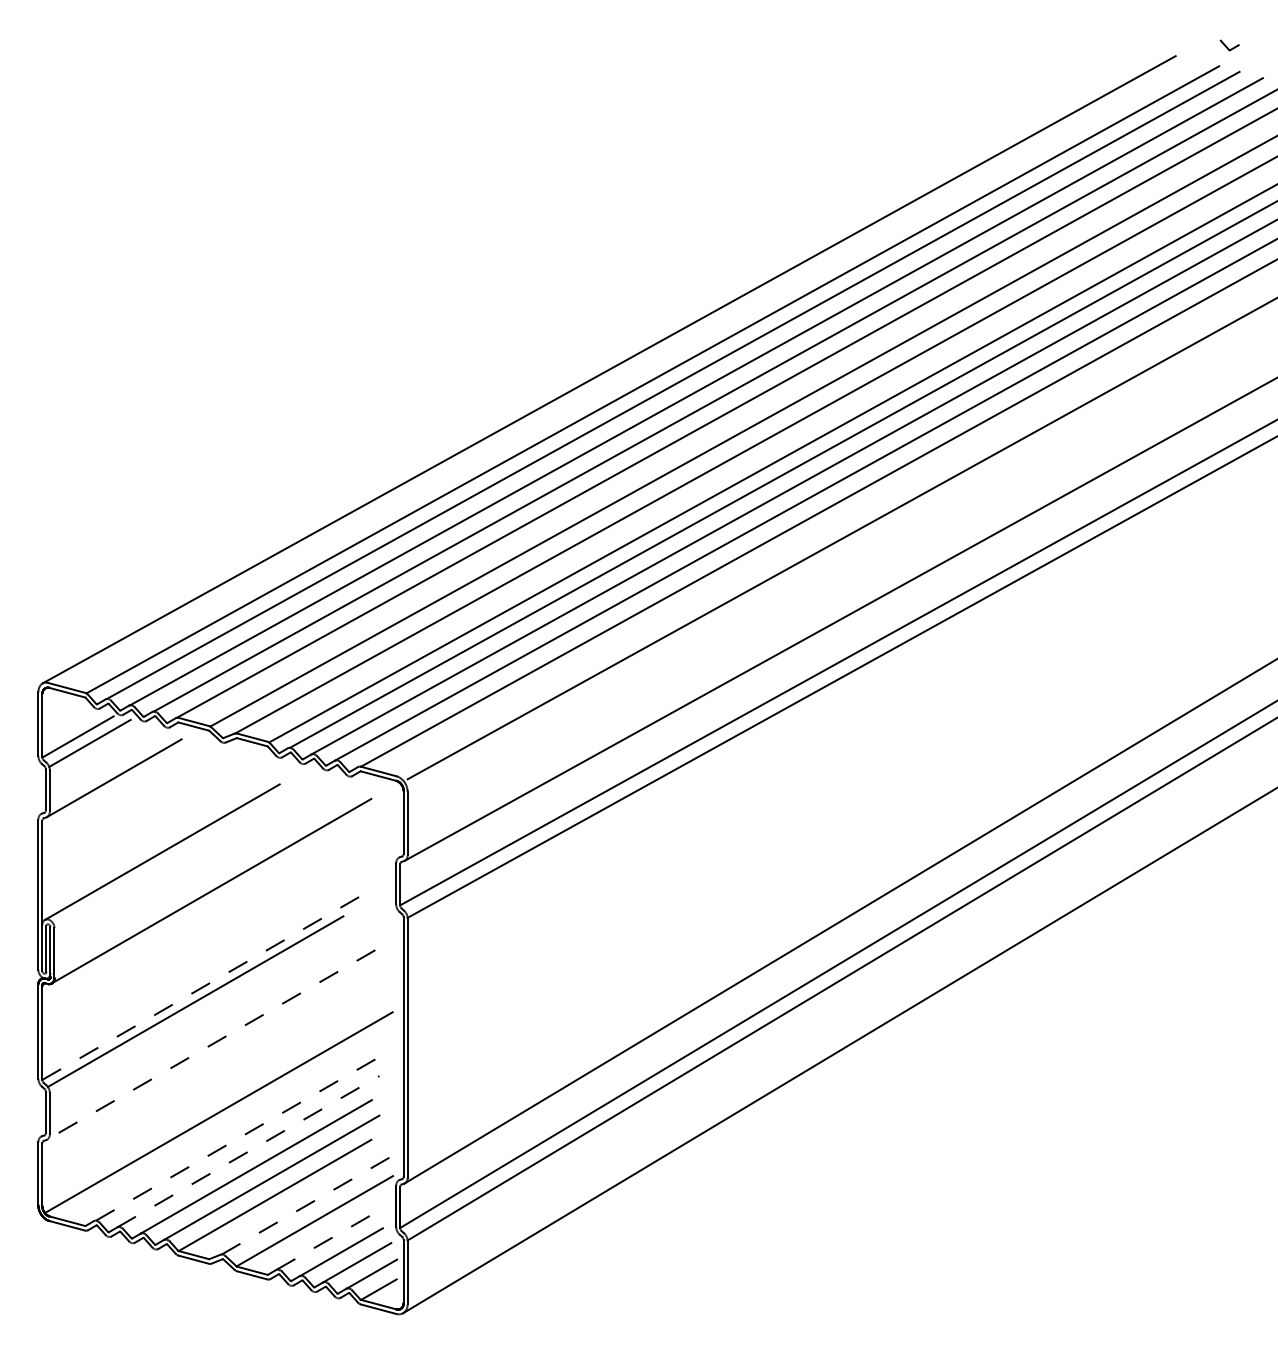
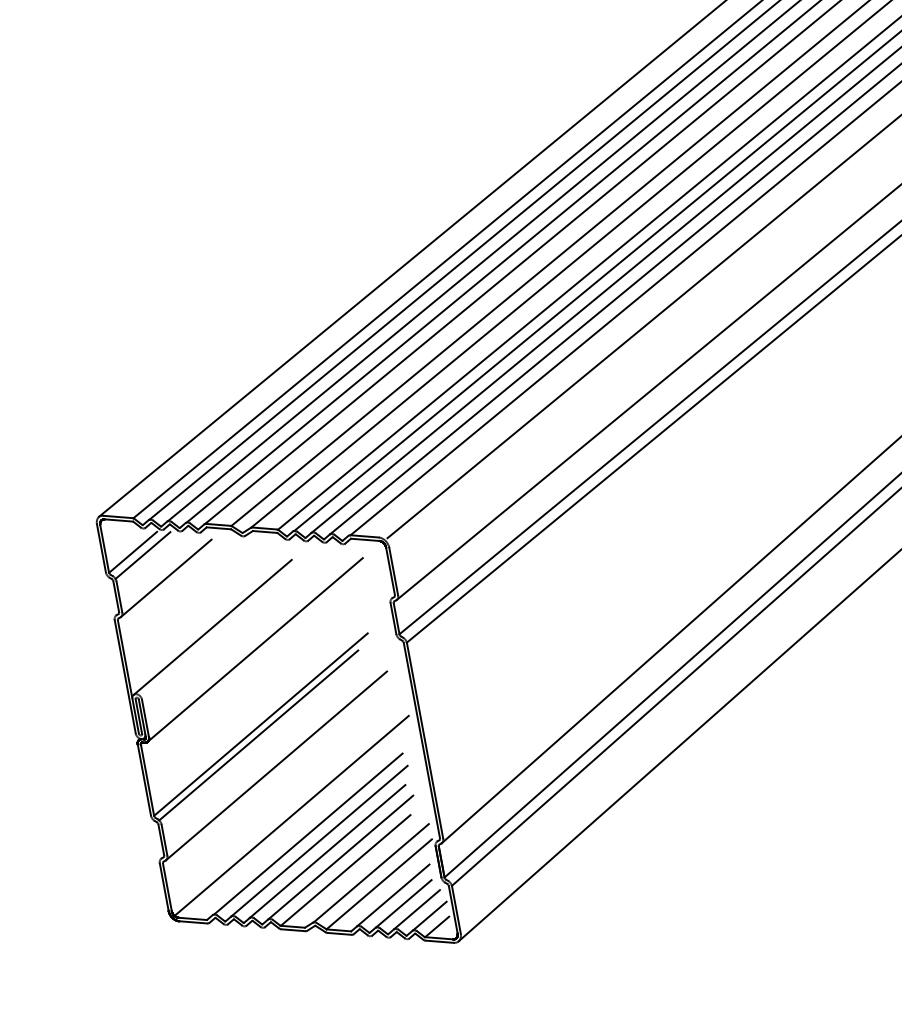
line: (201, 988) -> (261, 724), dashed -> solid
line: (211, 1044) -> (276, 765), dashed -> solid
line: (235, 1139) -> (308, 833), dashed -> solid
line: (248, 1151) -> (319, 841), dashed -> solid
line: (307, 1205) -> (371, 873), dashed -> solid
line: (330, 1238) -> (393, 895), dashed -> solid

